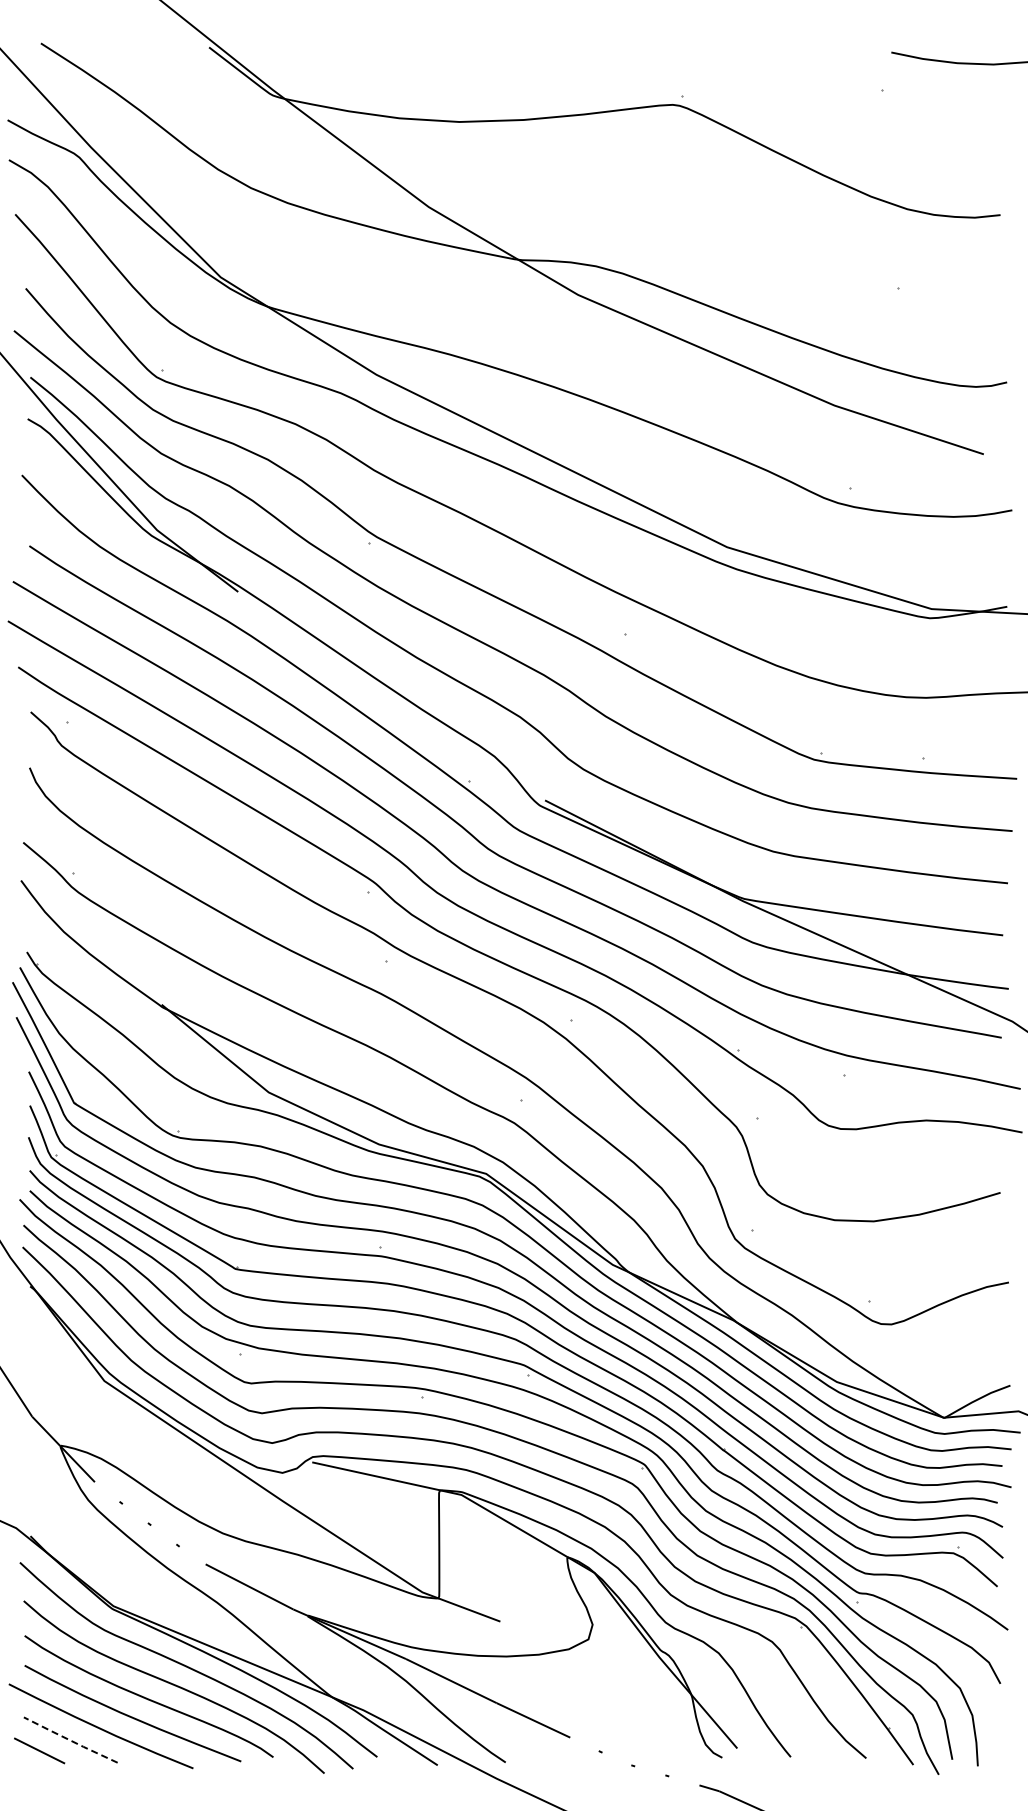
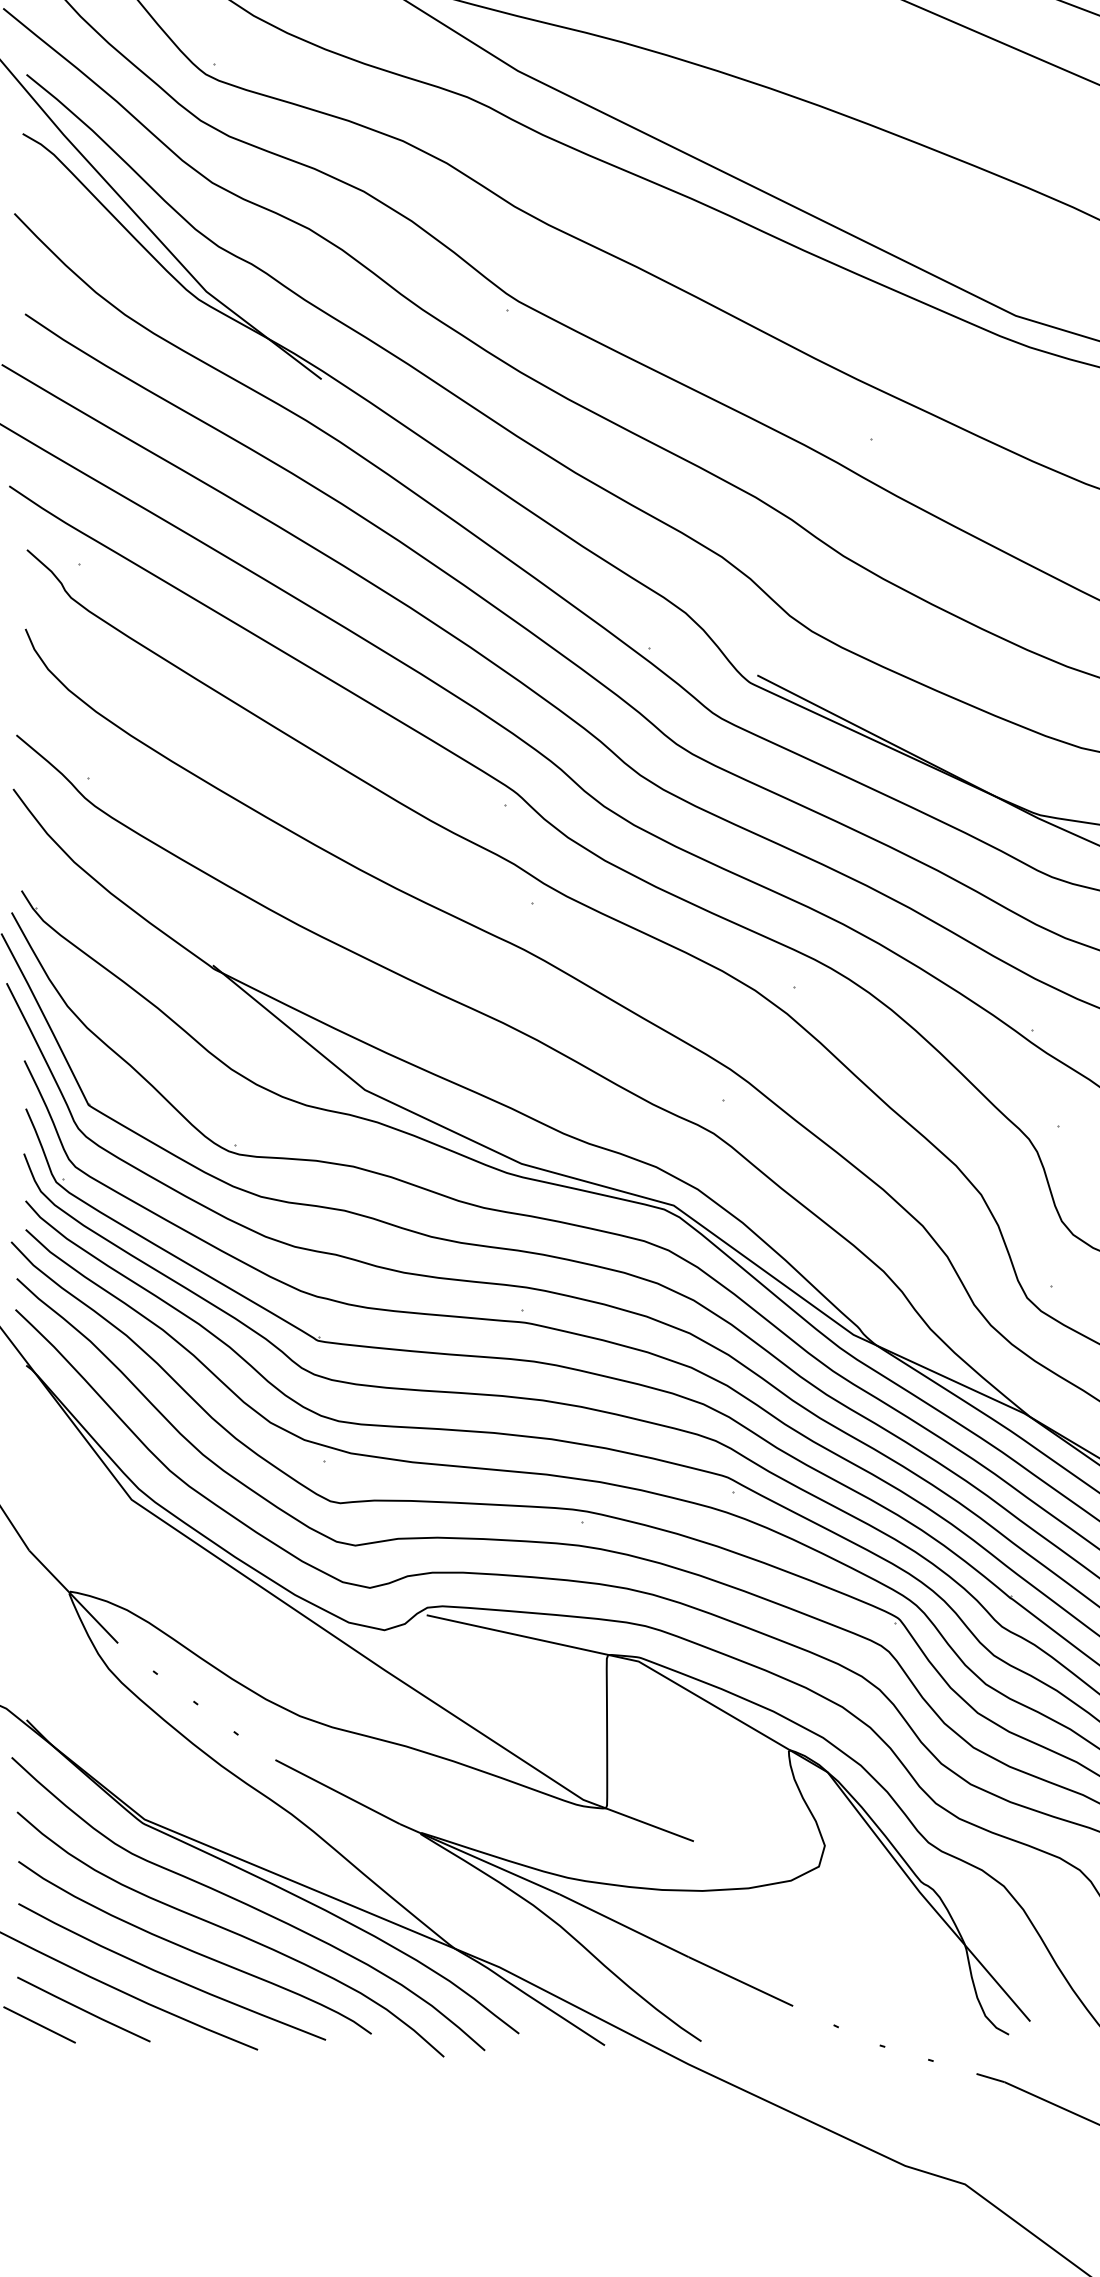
line: (69, 1740) -> (82, 2010), dashed -> solid

